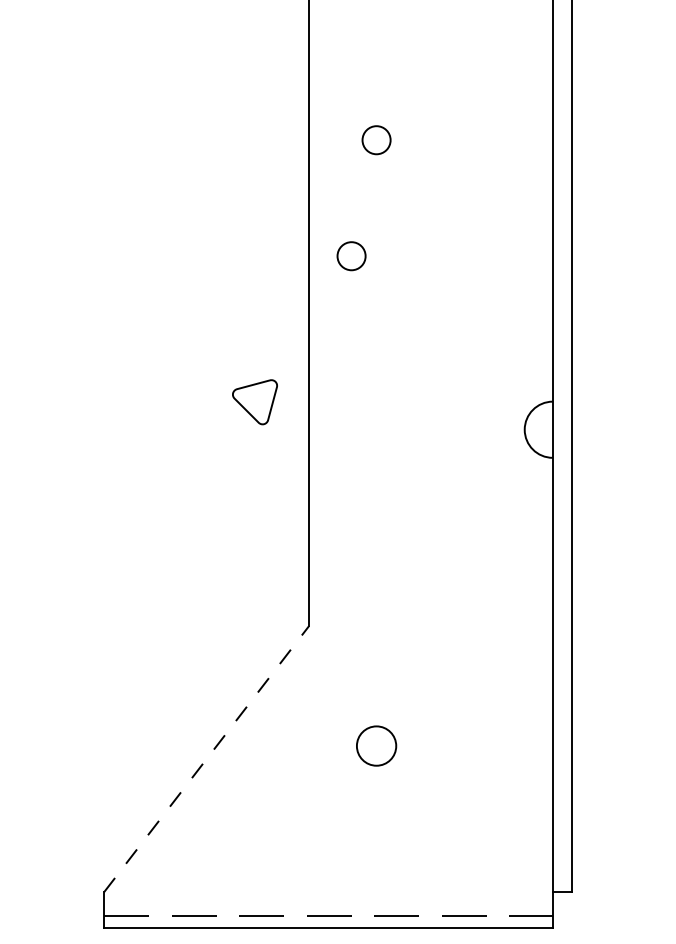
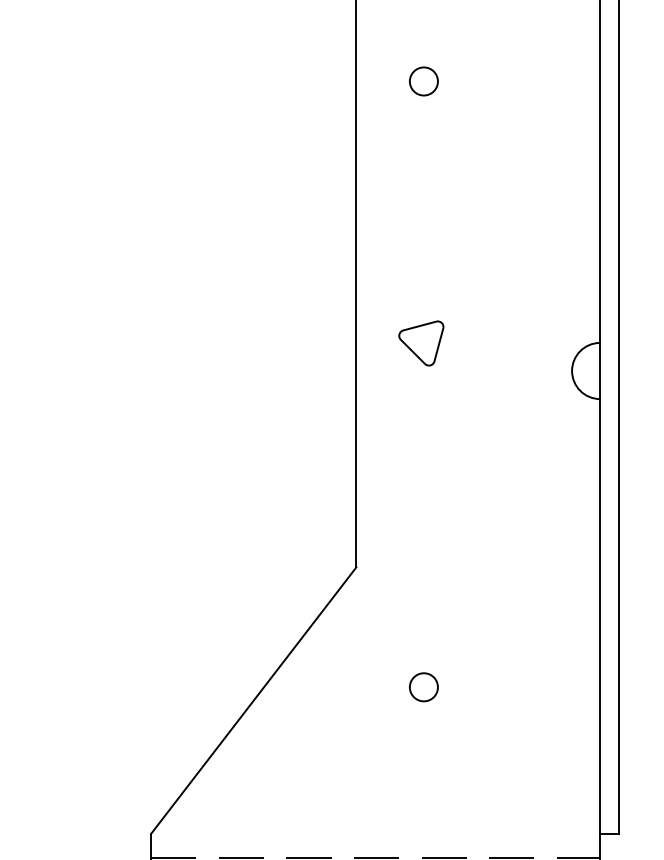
circle: (351, 256) -> (398, 197), removed
part: (254, 402) -> (420, 343), moved
circle: (376, 746) -> (423, 687), size x0.71
line: (206, 759) -> (253, 700), dashed -> solid

